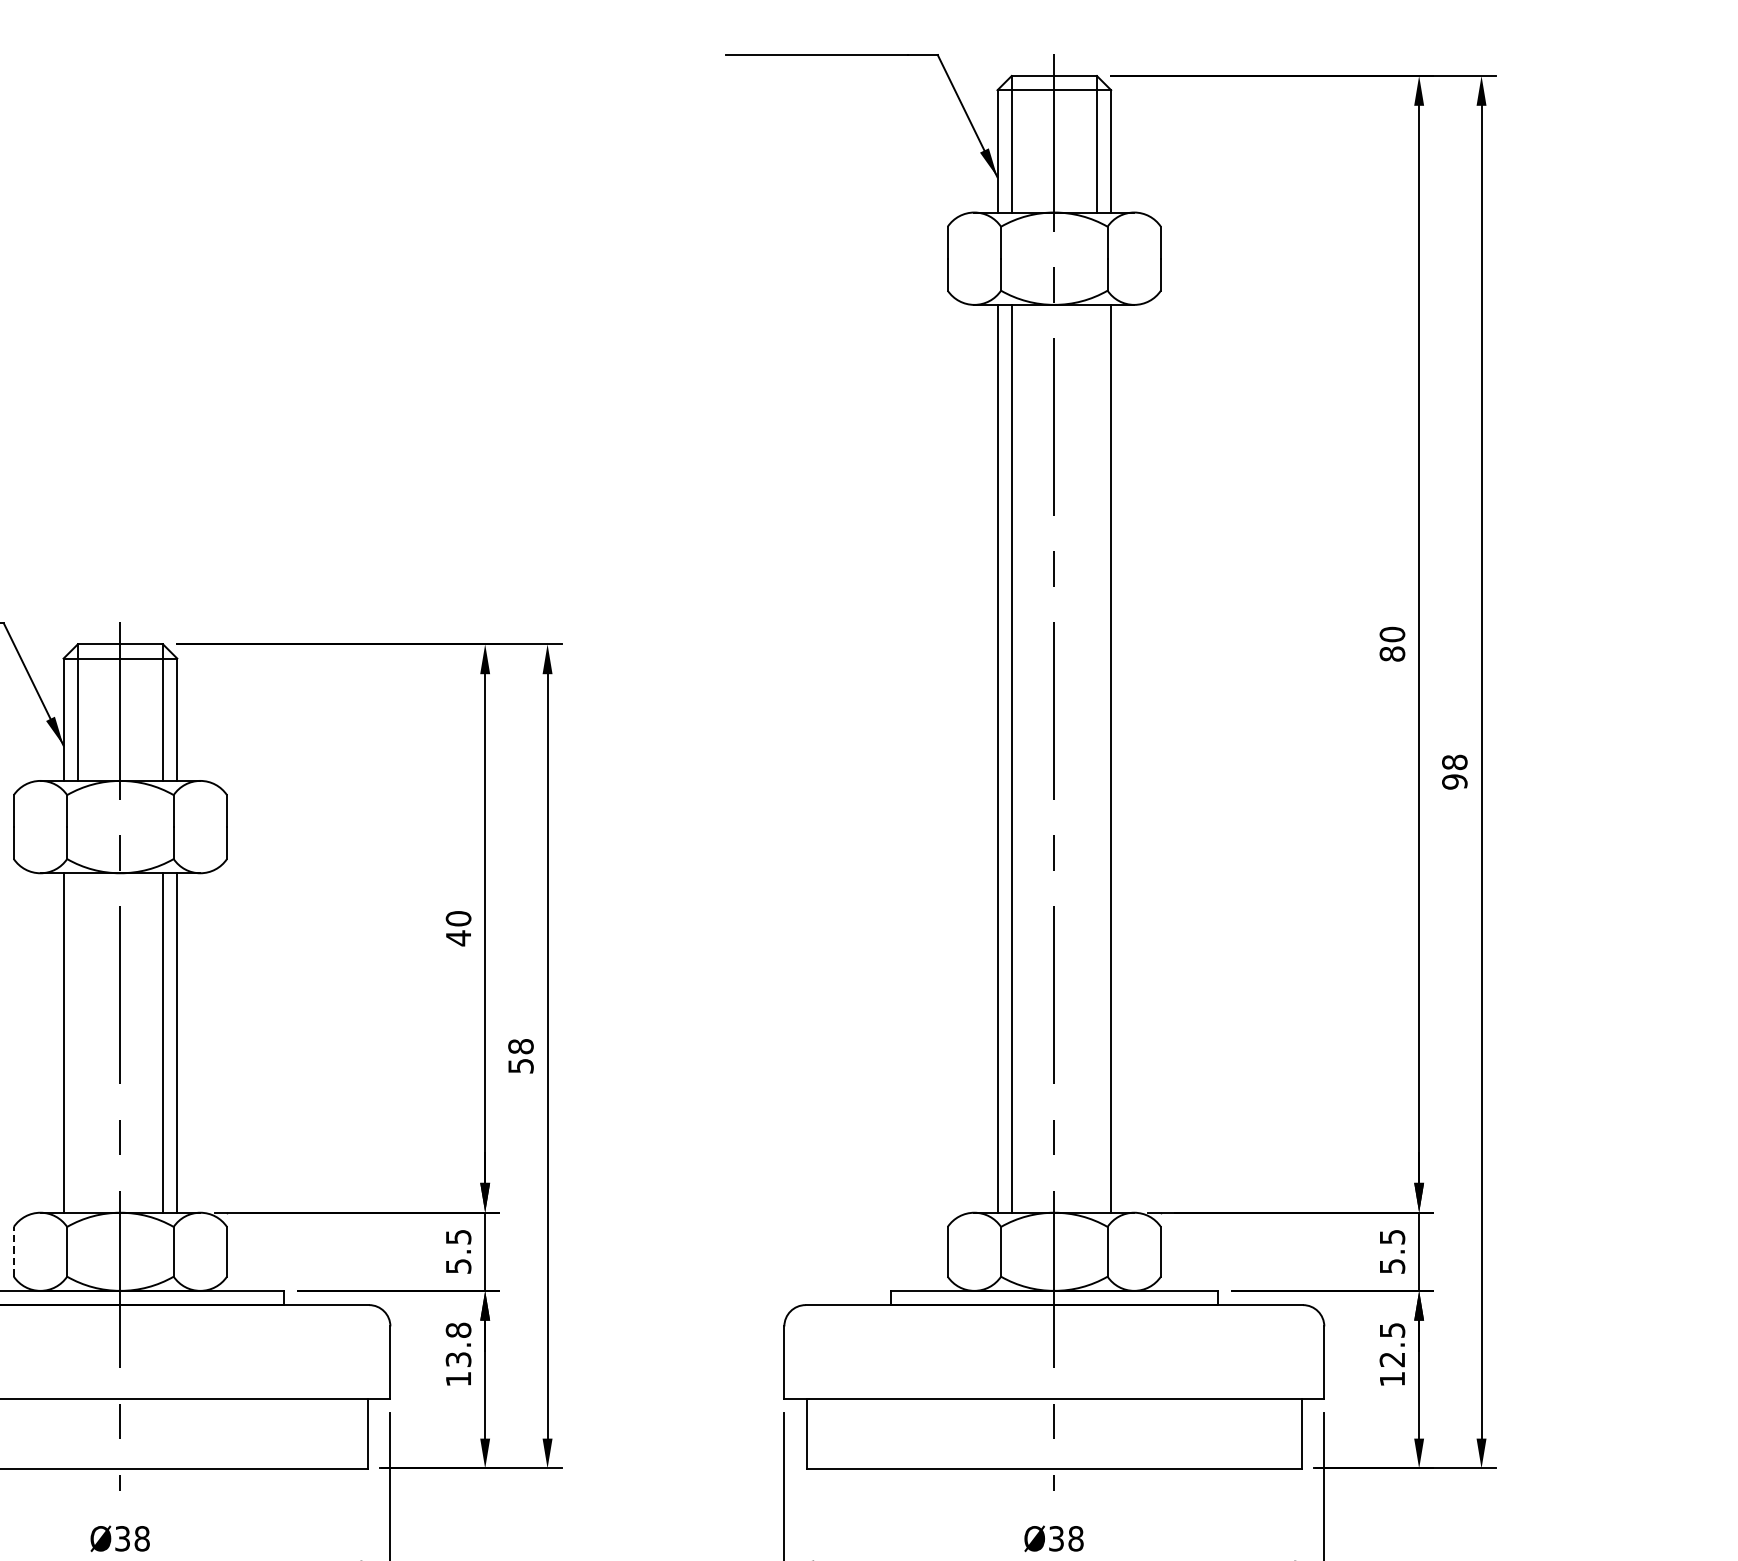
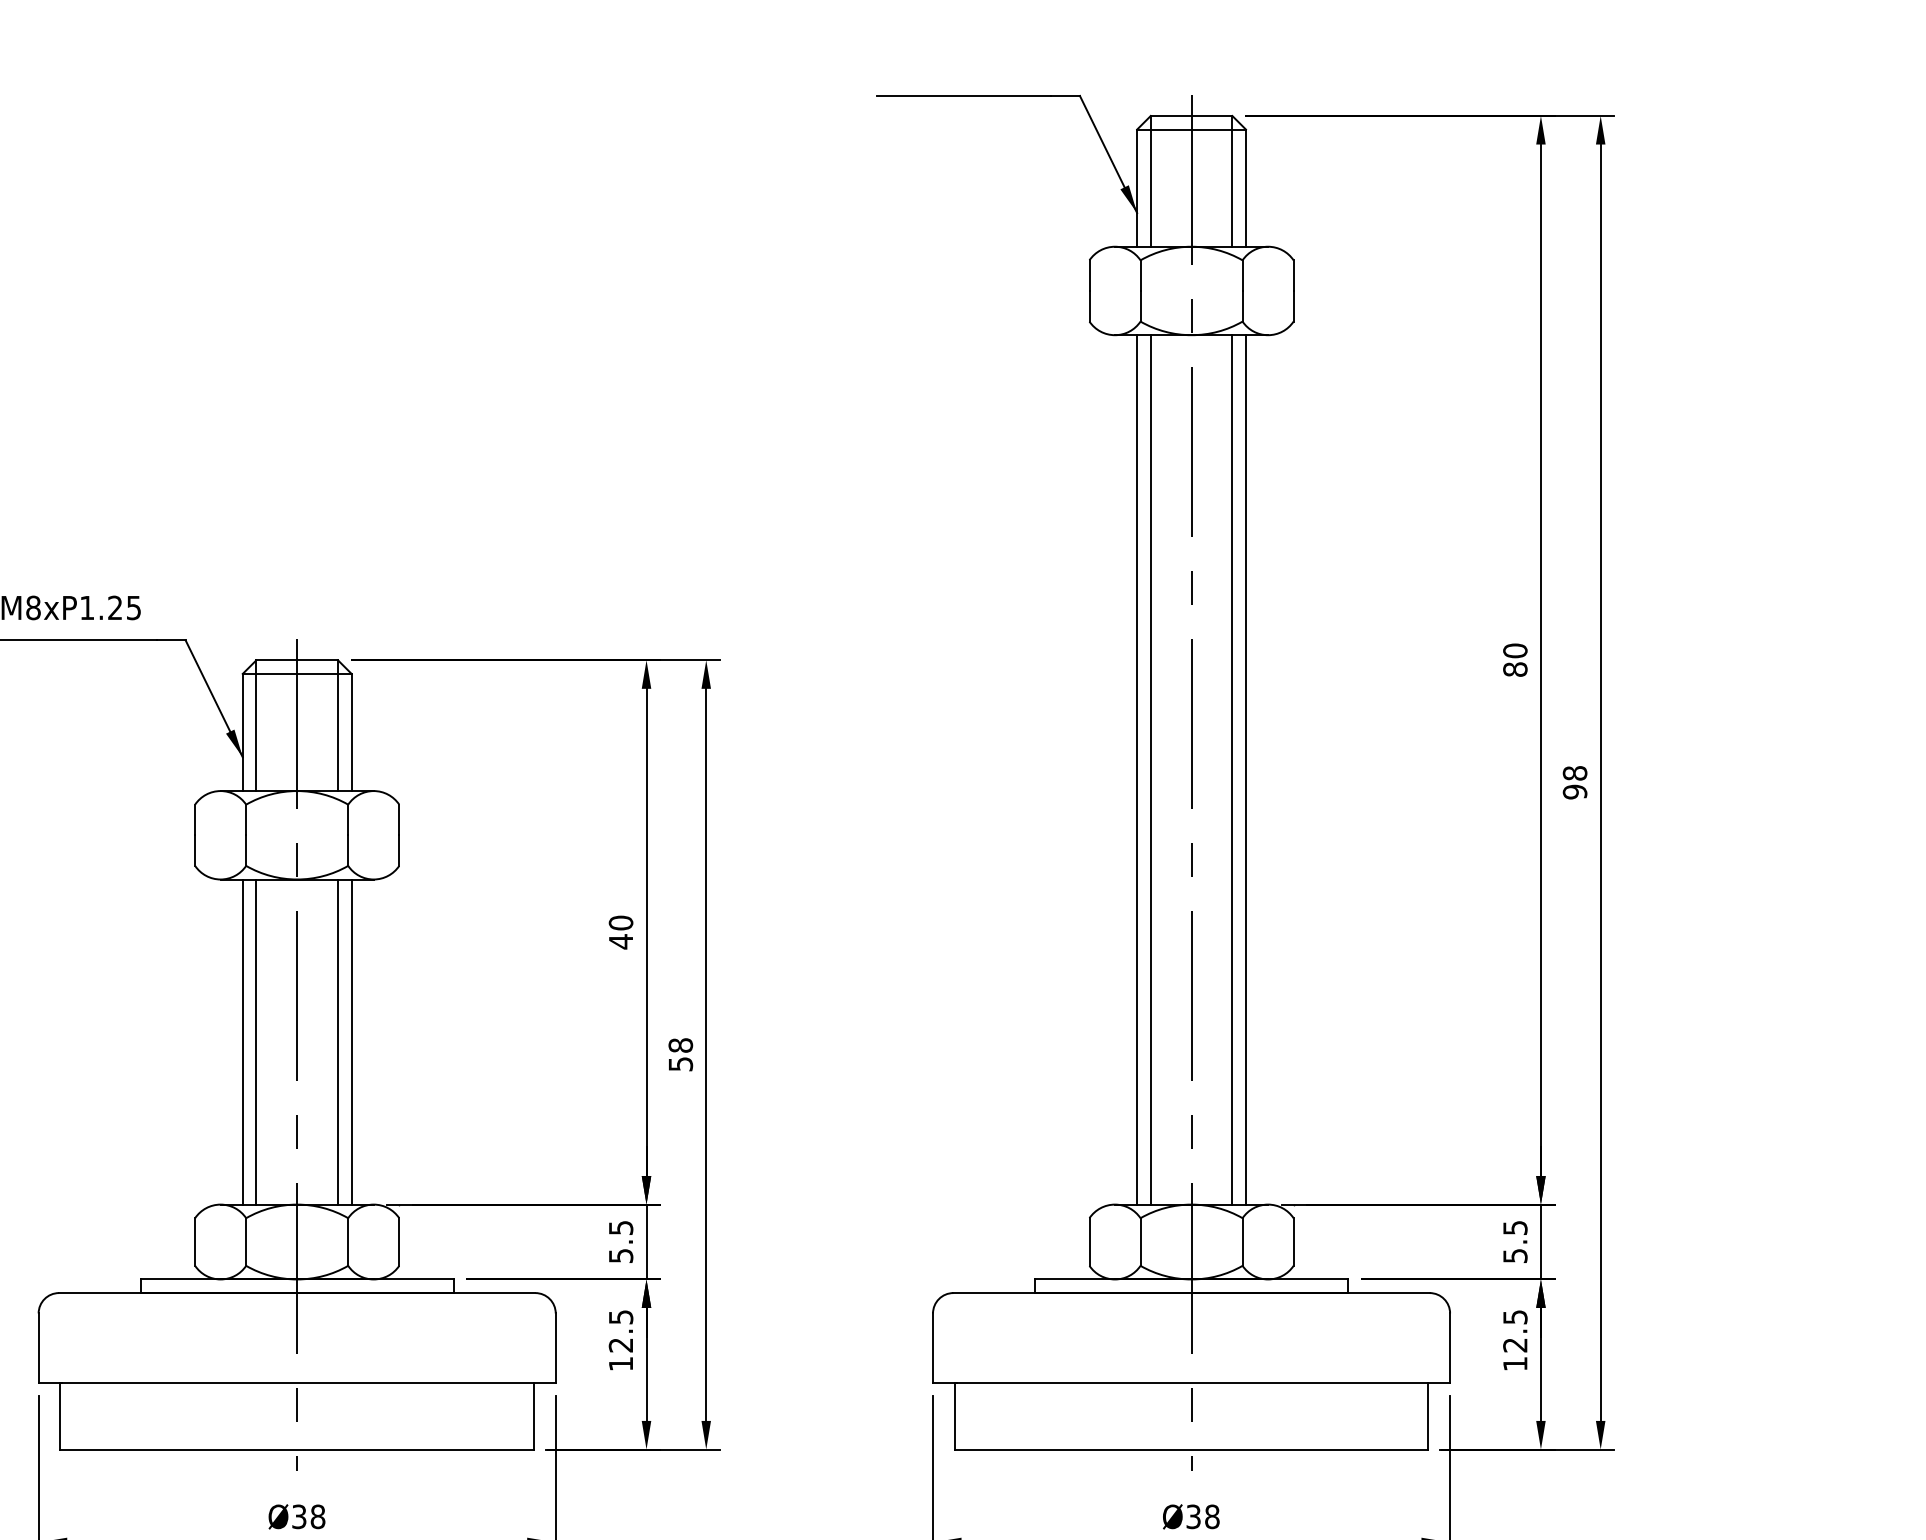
line: (1097, 758) -> (1232, 769), added
line: (77, 1042) -> (256, 1041), added
line: (14, 1252) -> (195, 1242), dashed -> solid
text: (458, 1345) -> (620, 1331), 13.8 -> 12.5

